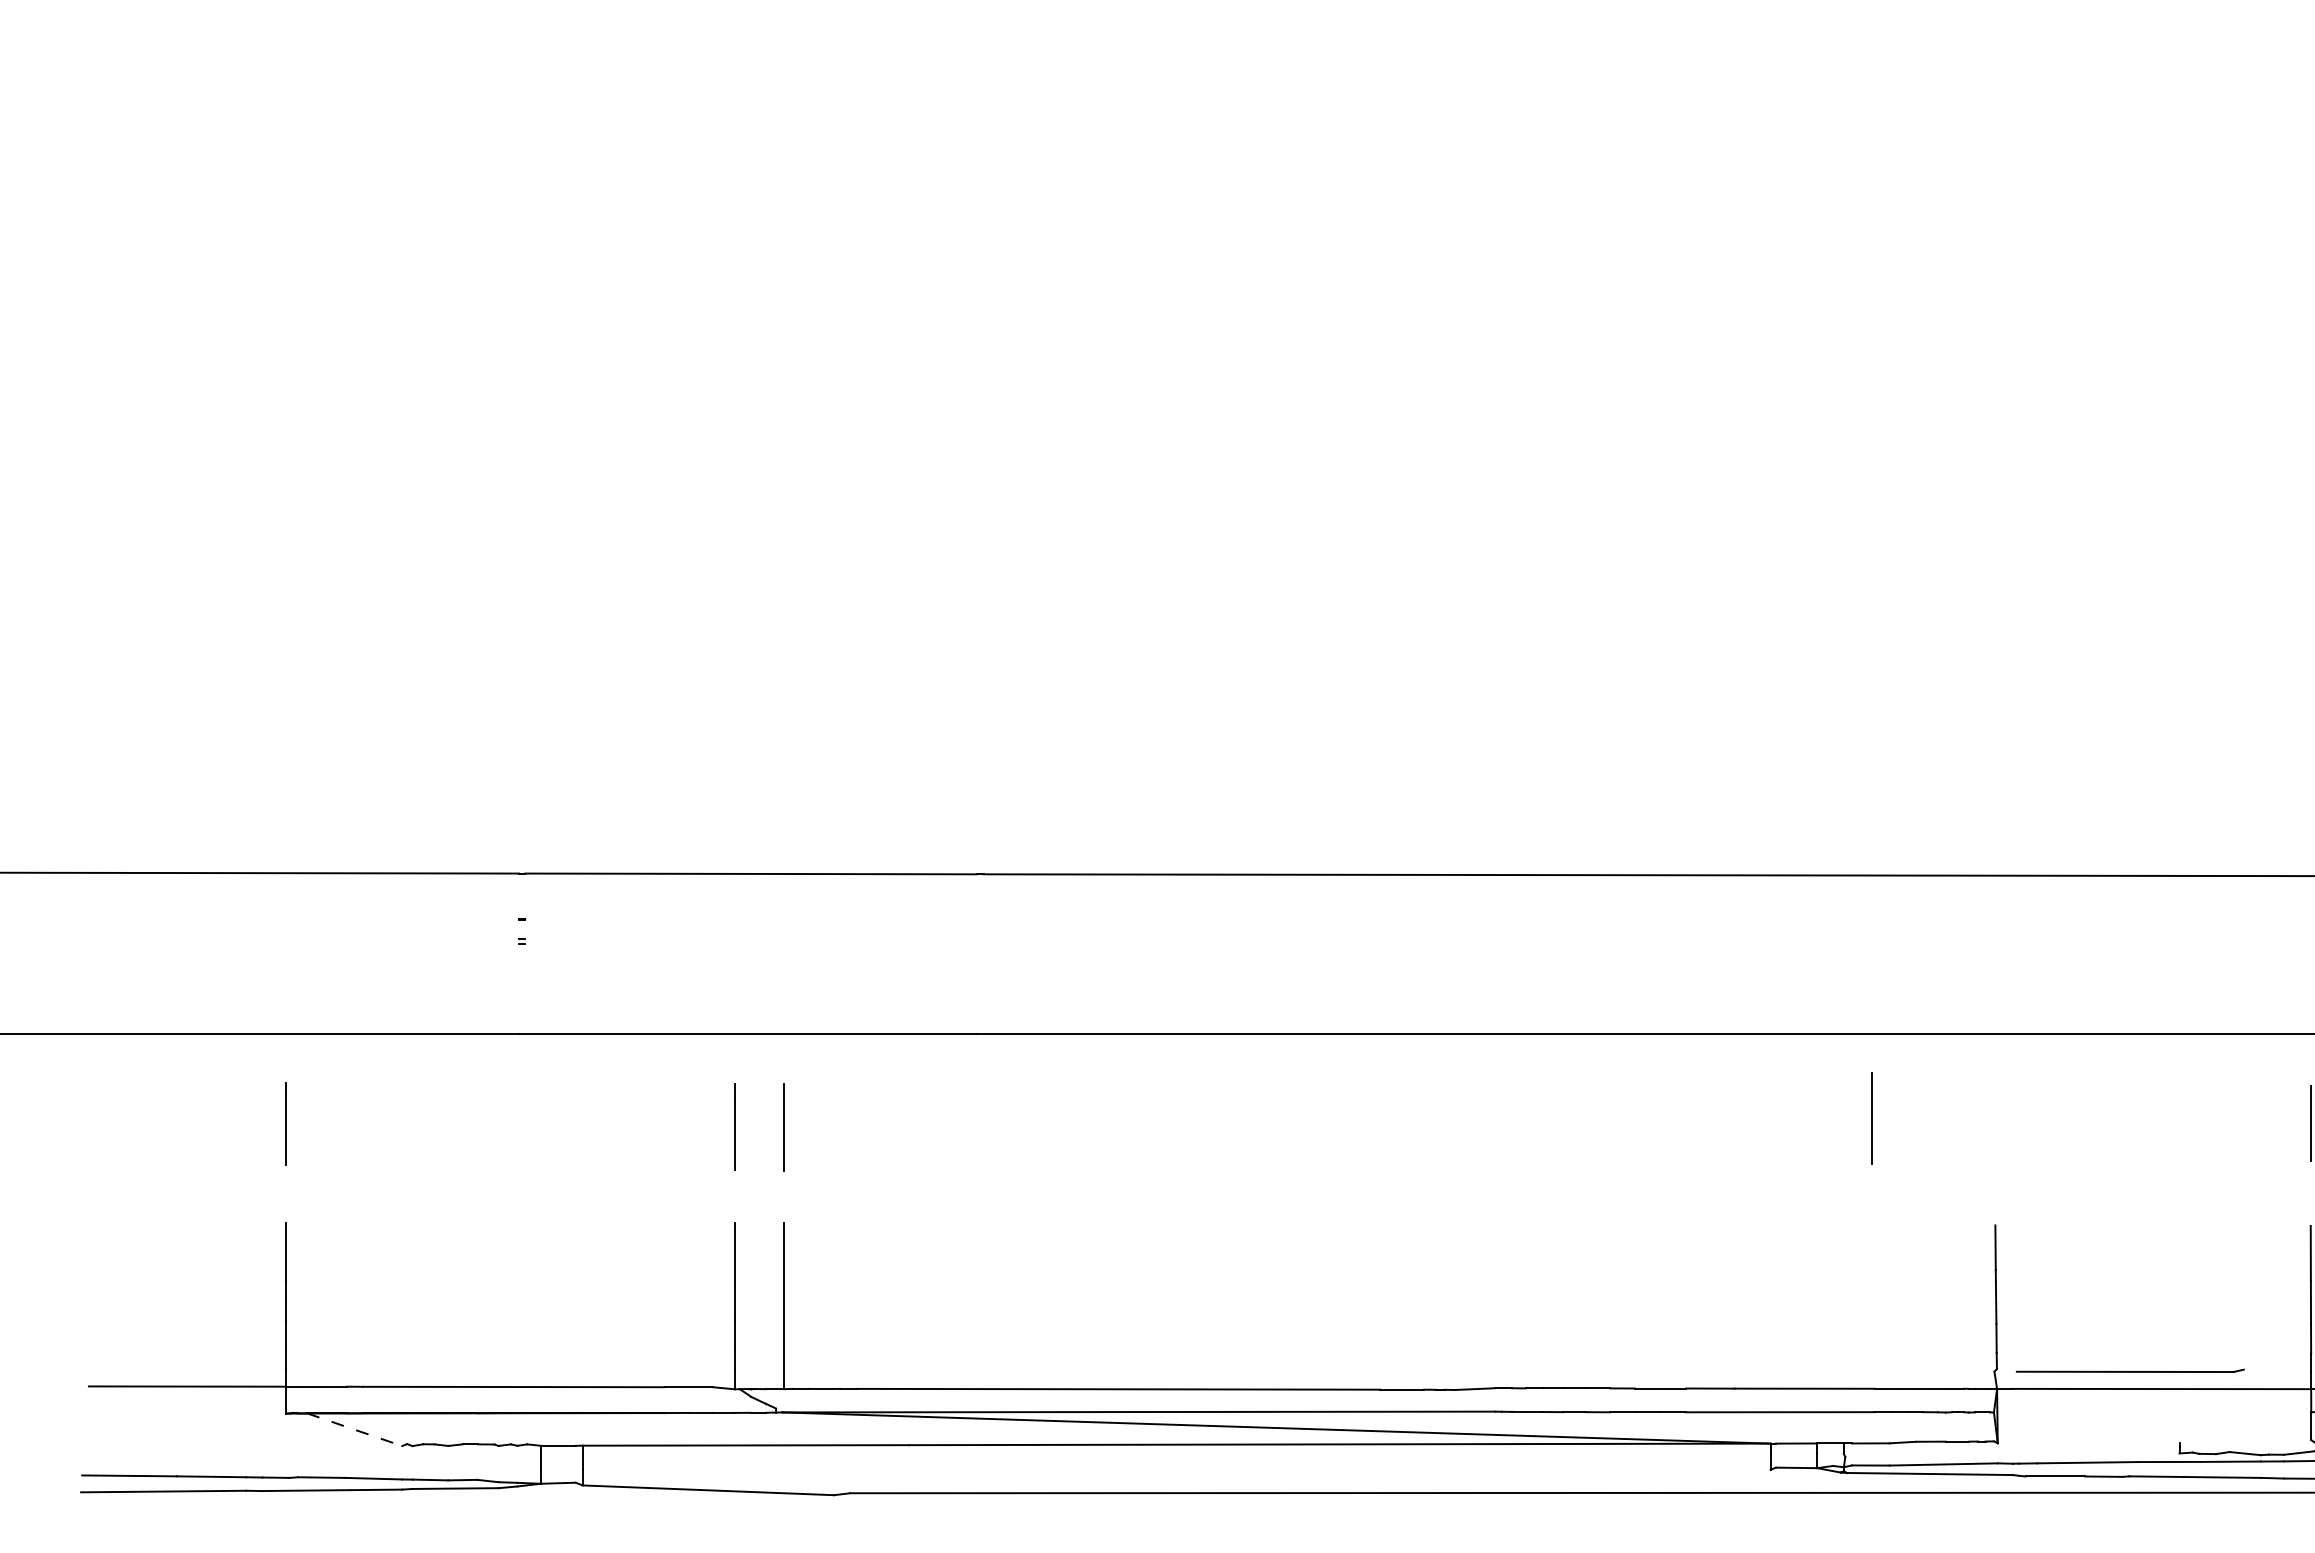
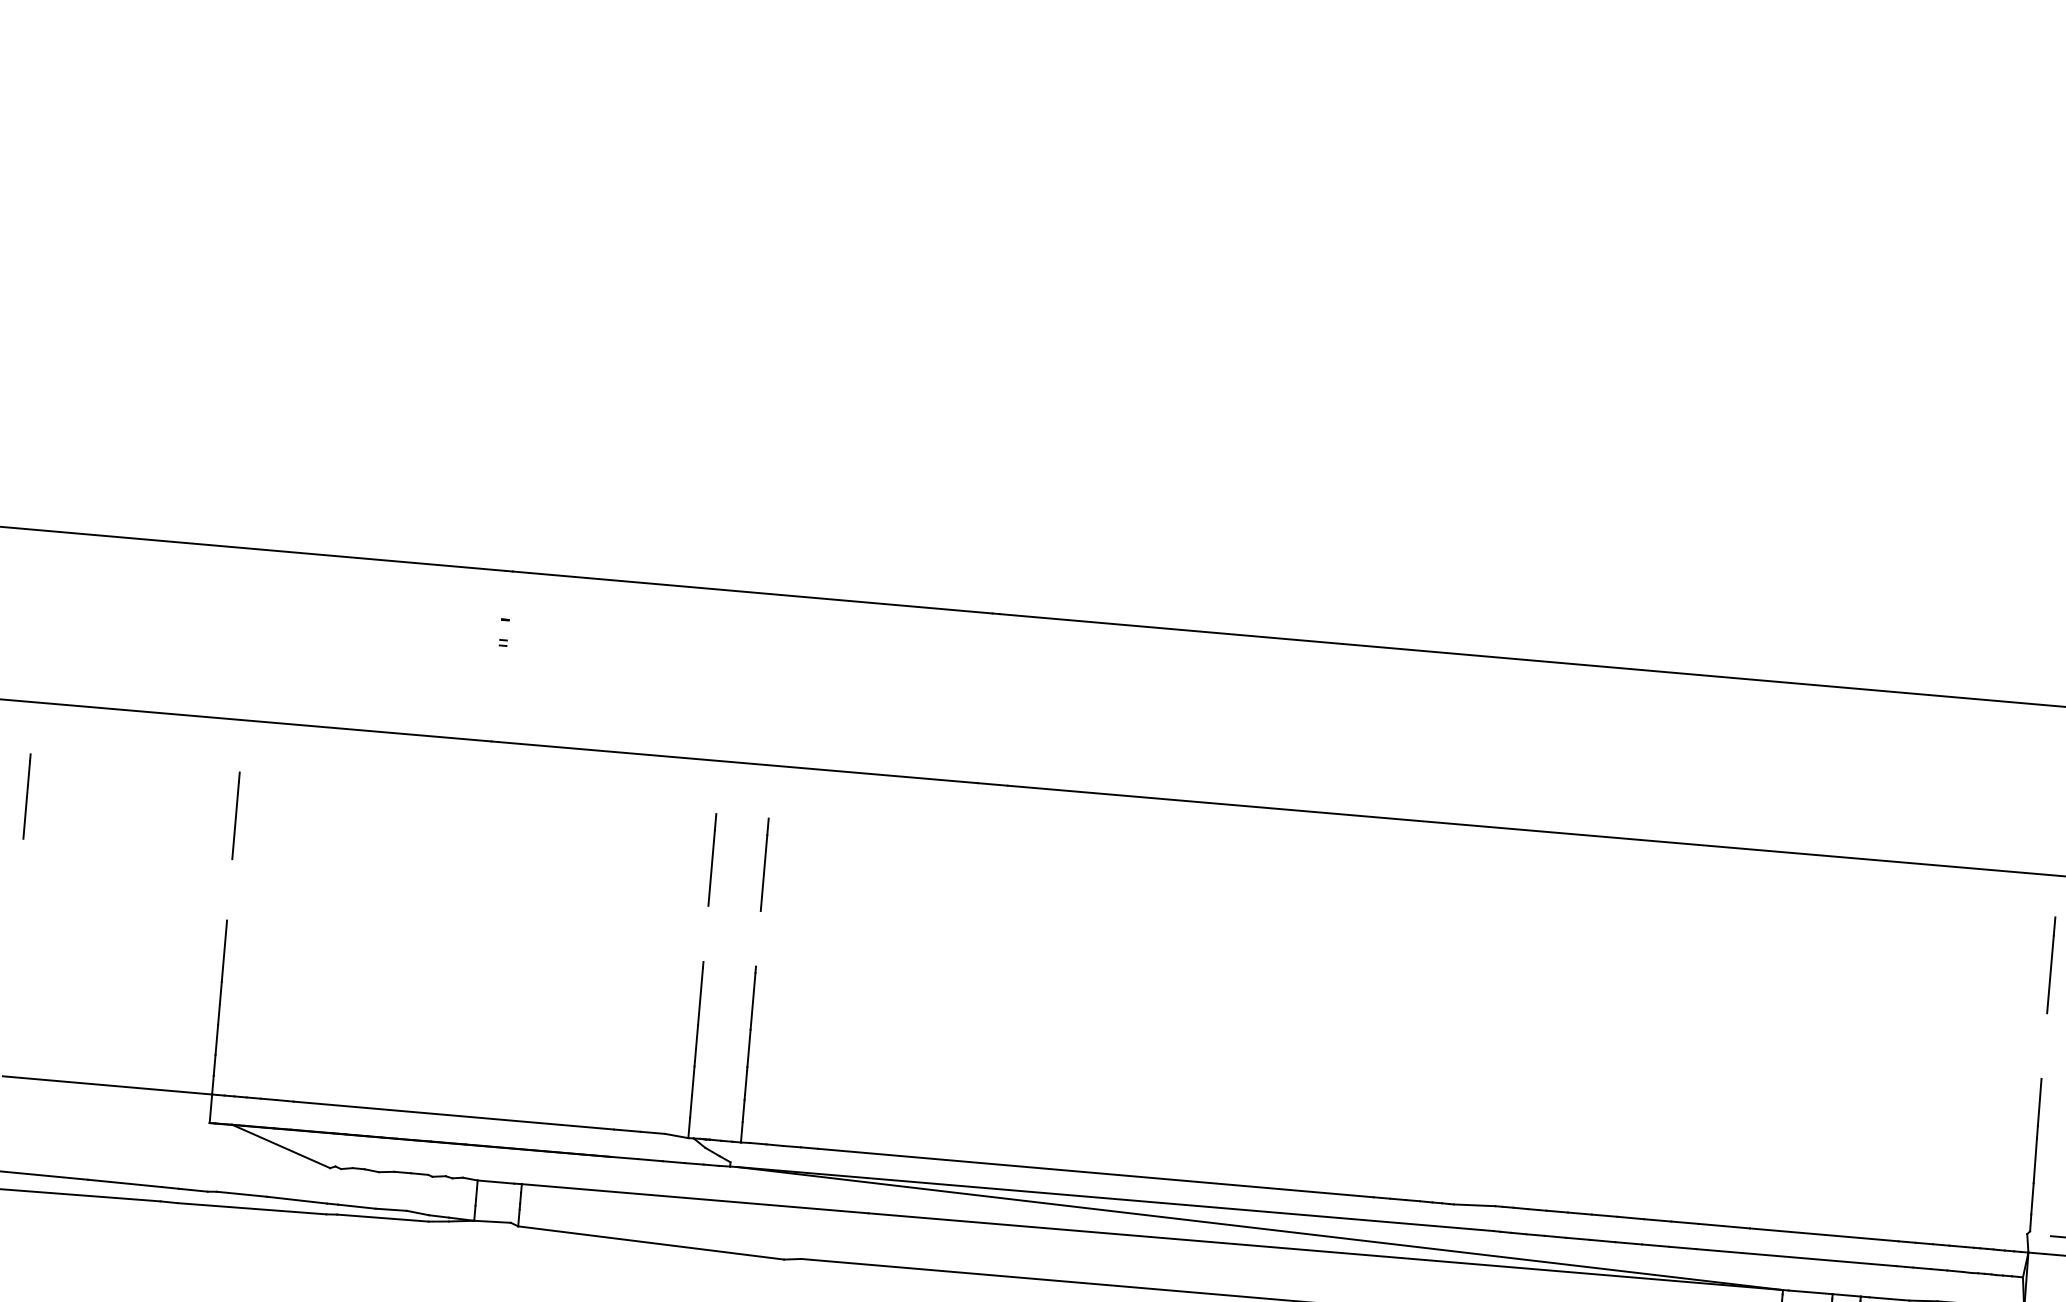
line: (1871, 1118) -> (2050, 965), moved
line: (88, 1122) -> (26, 796), added
line: (355, 1429) -> (282, 1146), dashed -> solid

